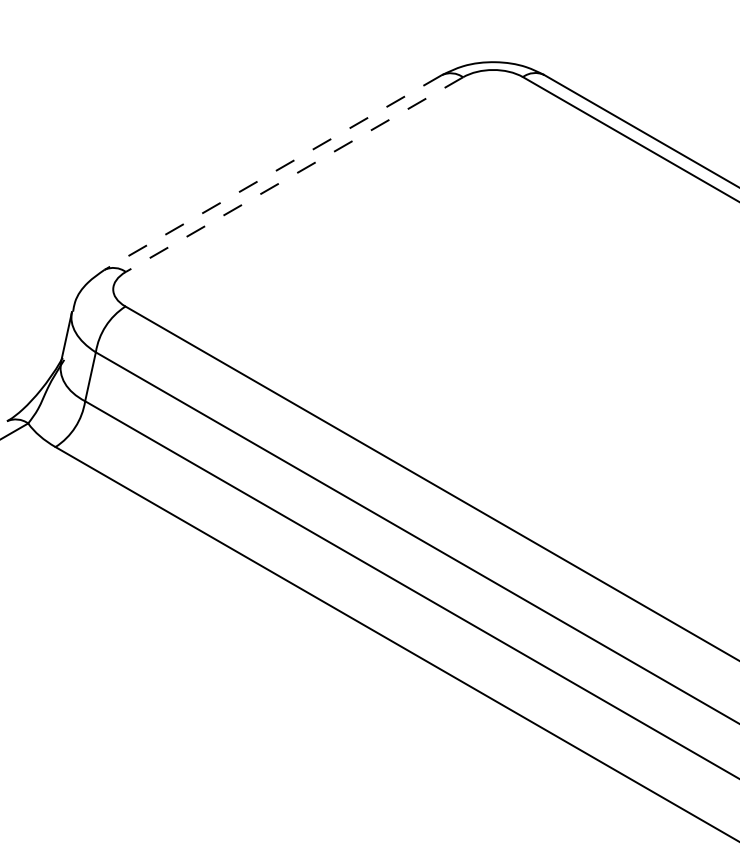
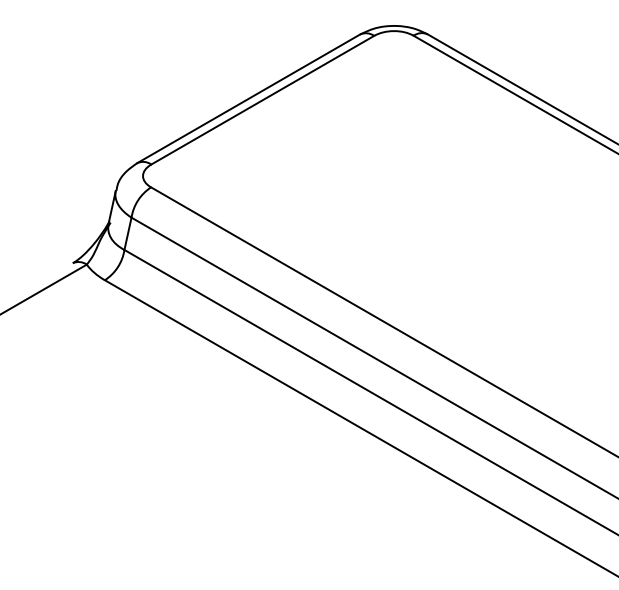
line: (272, 172) -> (248, 98), dashed -> solid
line: (294, 175) -> (262, 100), dashed -> solid

